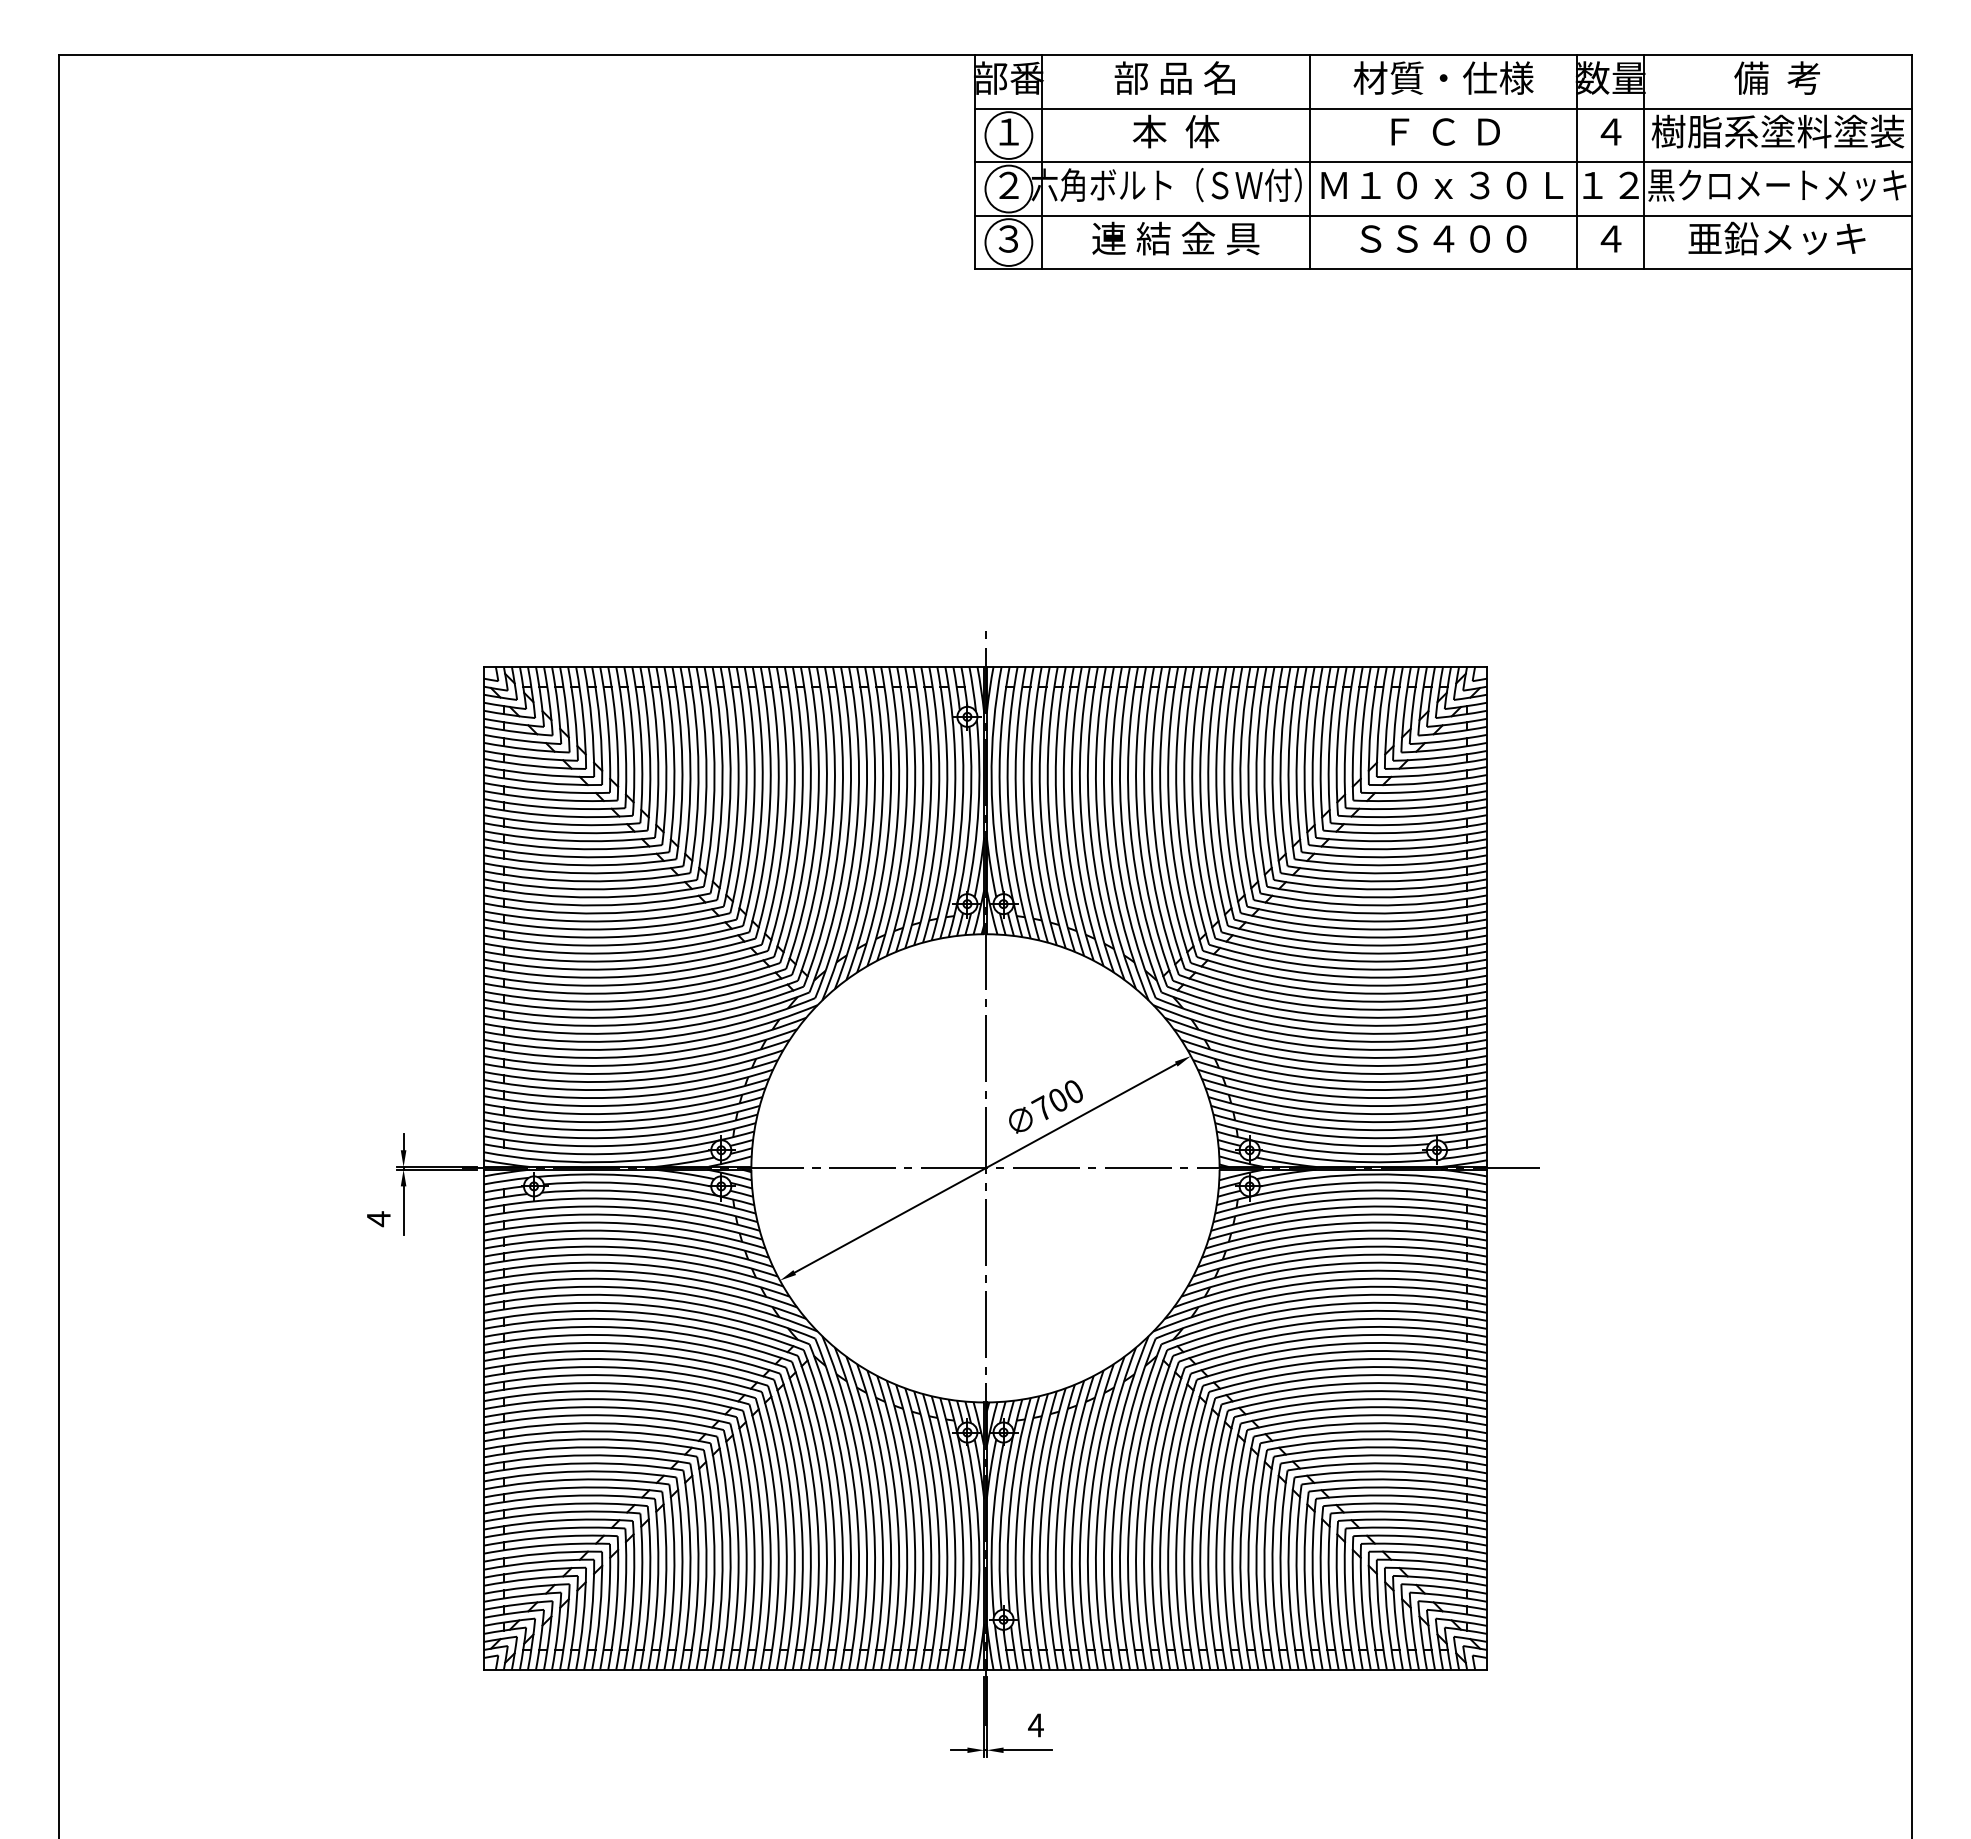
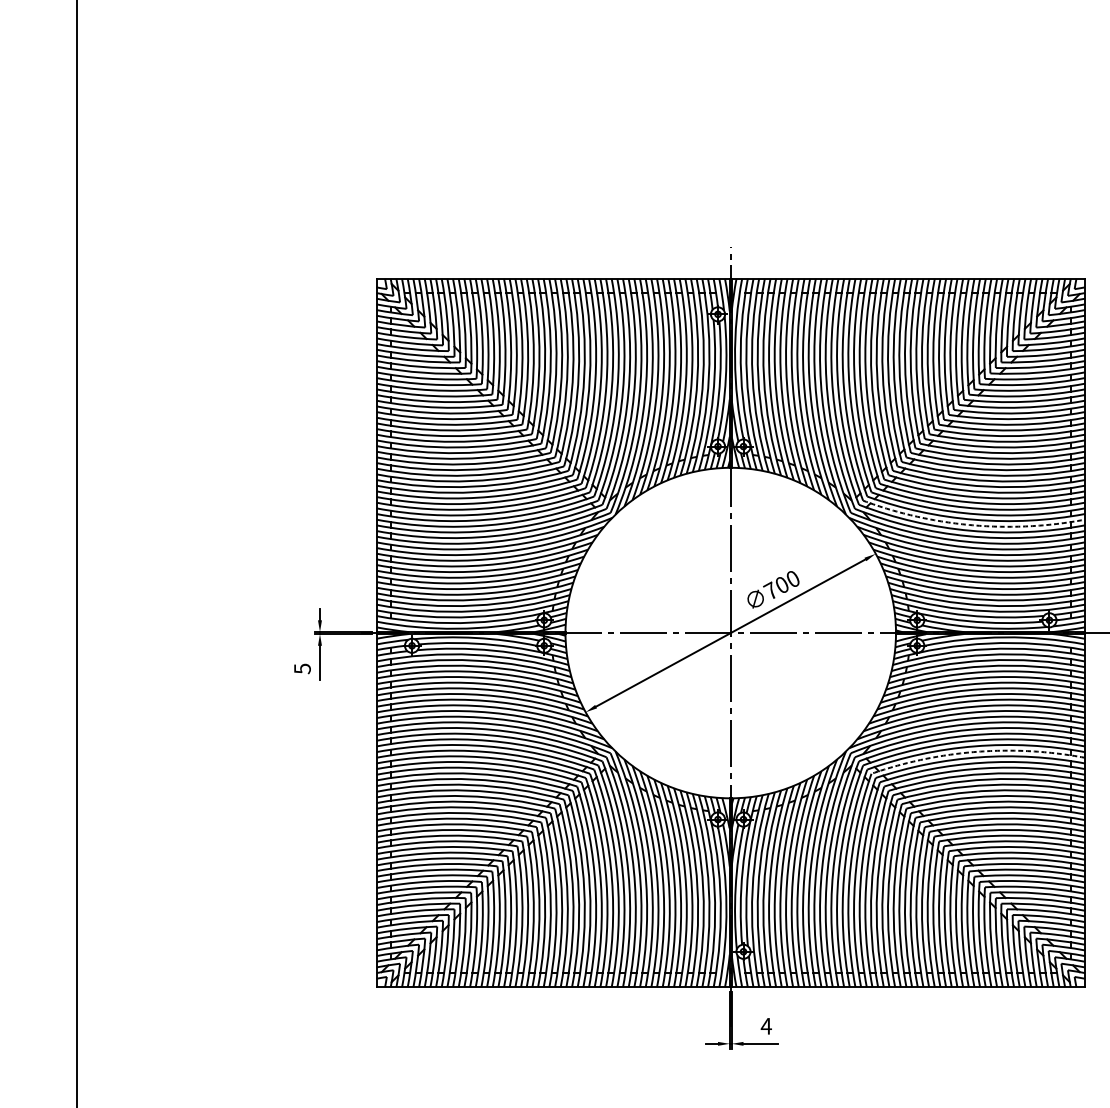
arc: (1328, 1015) -> (972, 525), solid -> dashed
text: (378, 1219) -> (302, 669), 4 -> 5
arc: (1334, 1336) -> (977, 751), solid -> dashed

